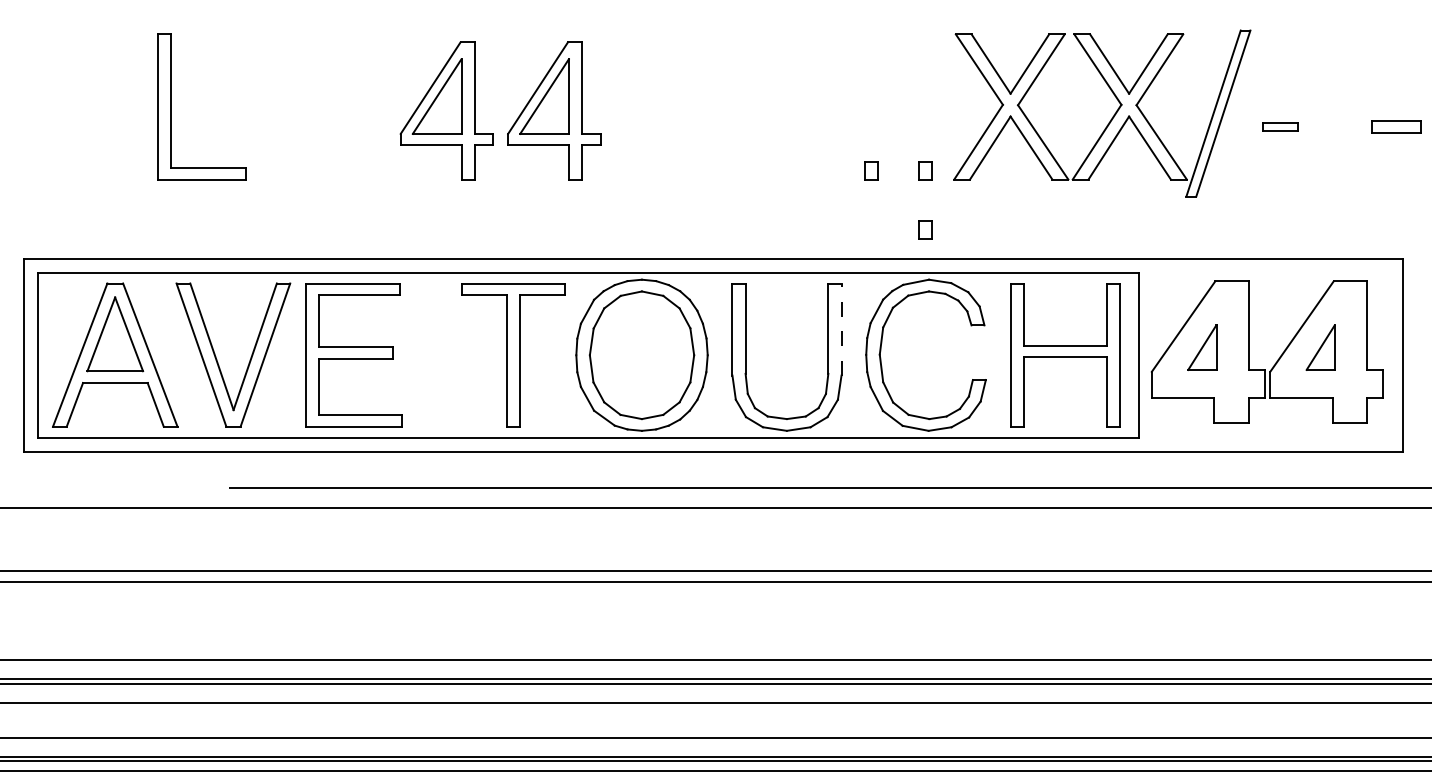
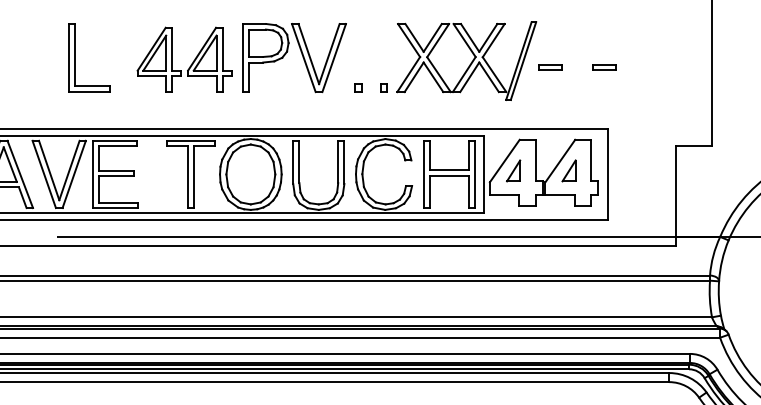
part: (750, 99) -> (301, 54), added
part: (172, 105) -> (75, 57), moved
part: (1280, 127) -> (550, 67), size x1.43
part: (924, 229) -> (383, 115), removed
line: (841, 329) -> (344, 162), dashed -> solid

